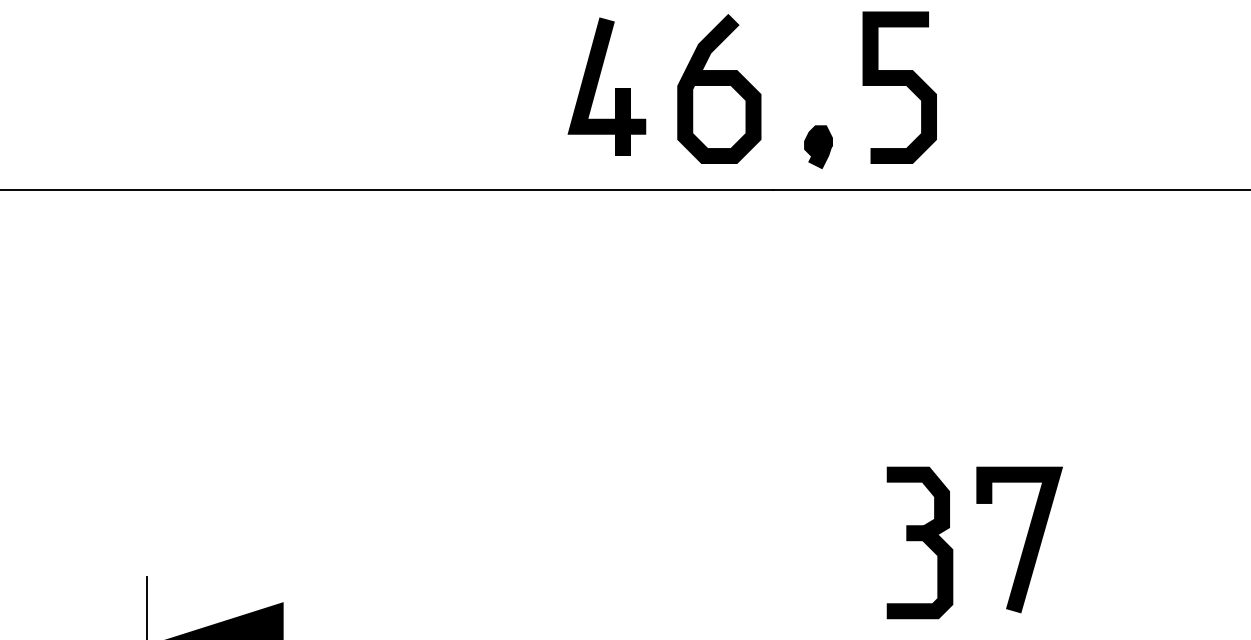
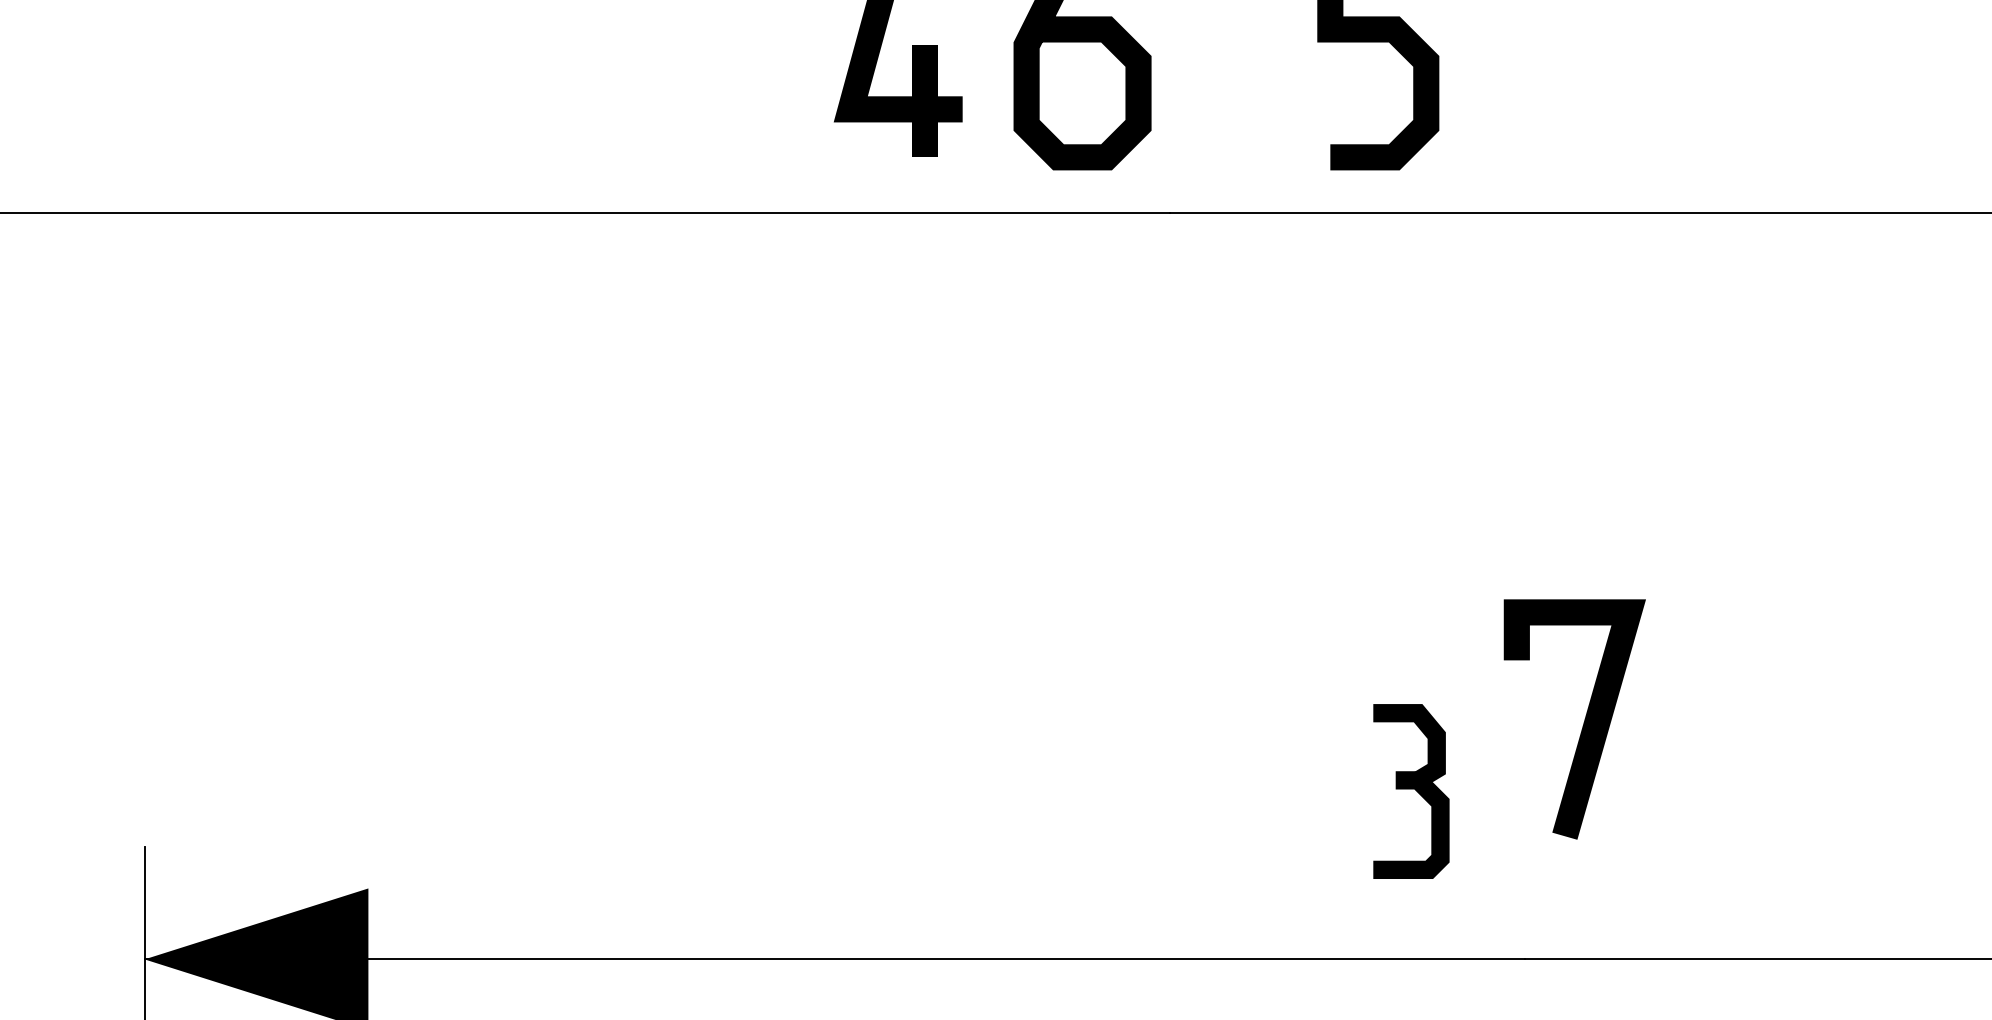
part: (818, 147) -> (1245, 143), removed
line: (1025, 539) -> (1584, 718), moved
part: (919, 542) -> (1410, 790), size x0.7

